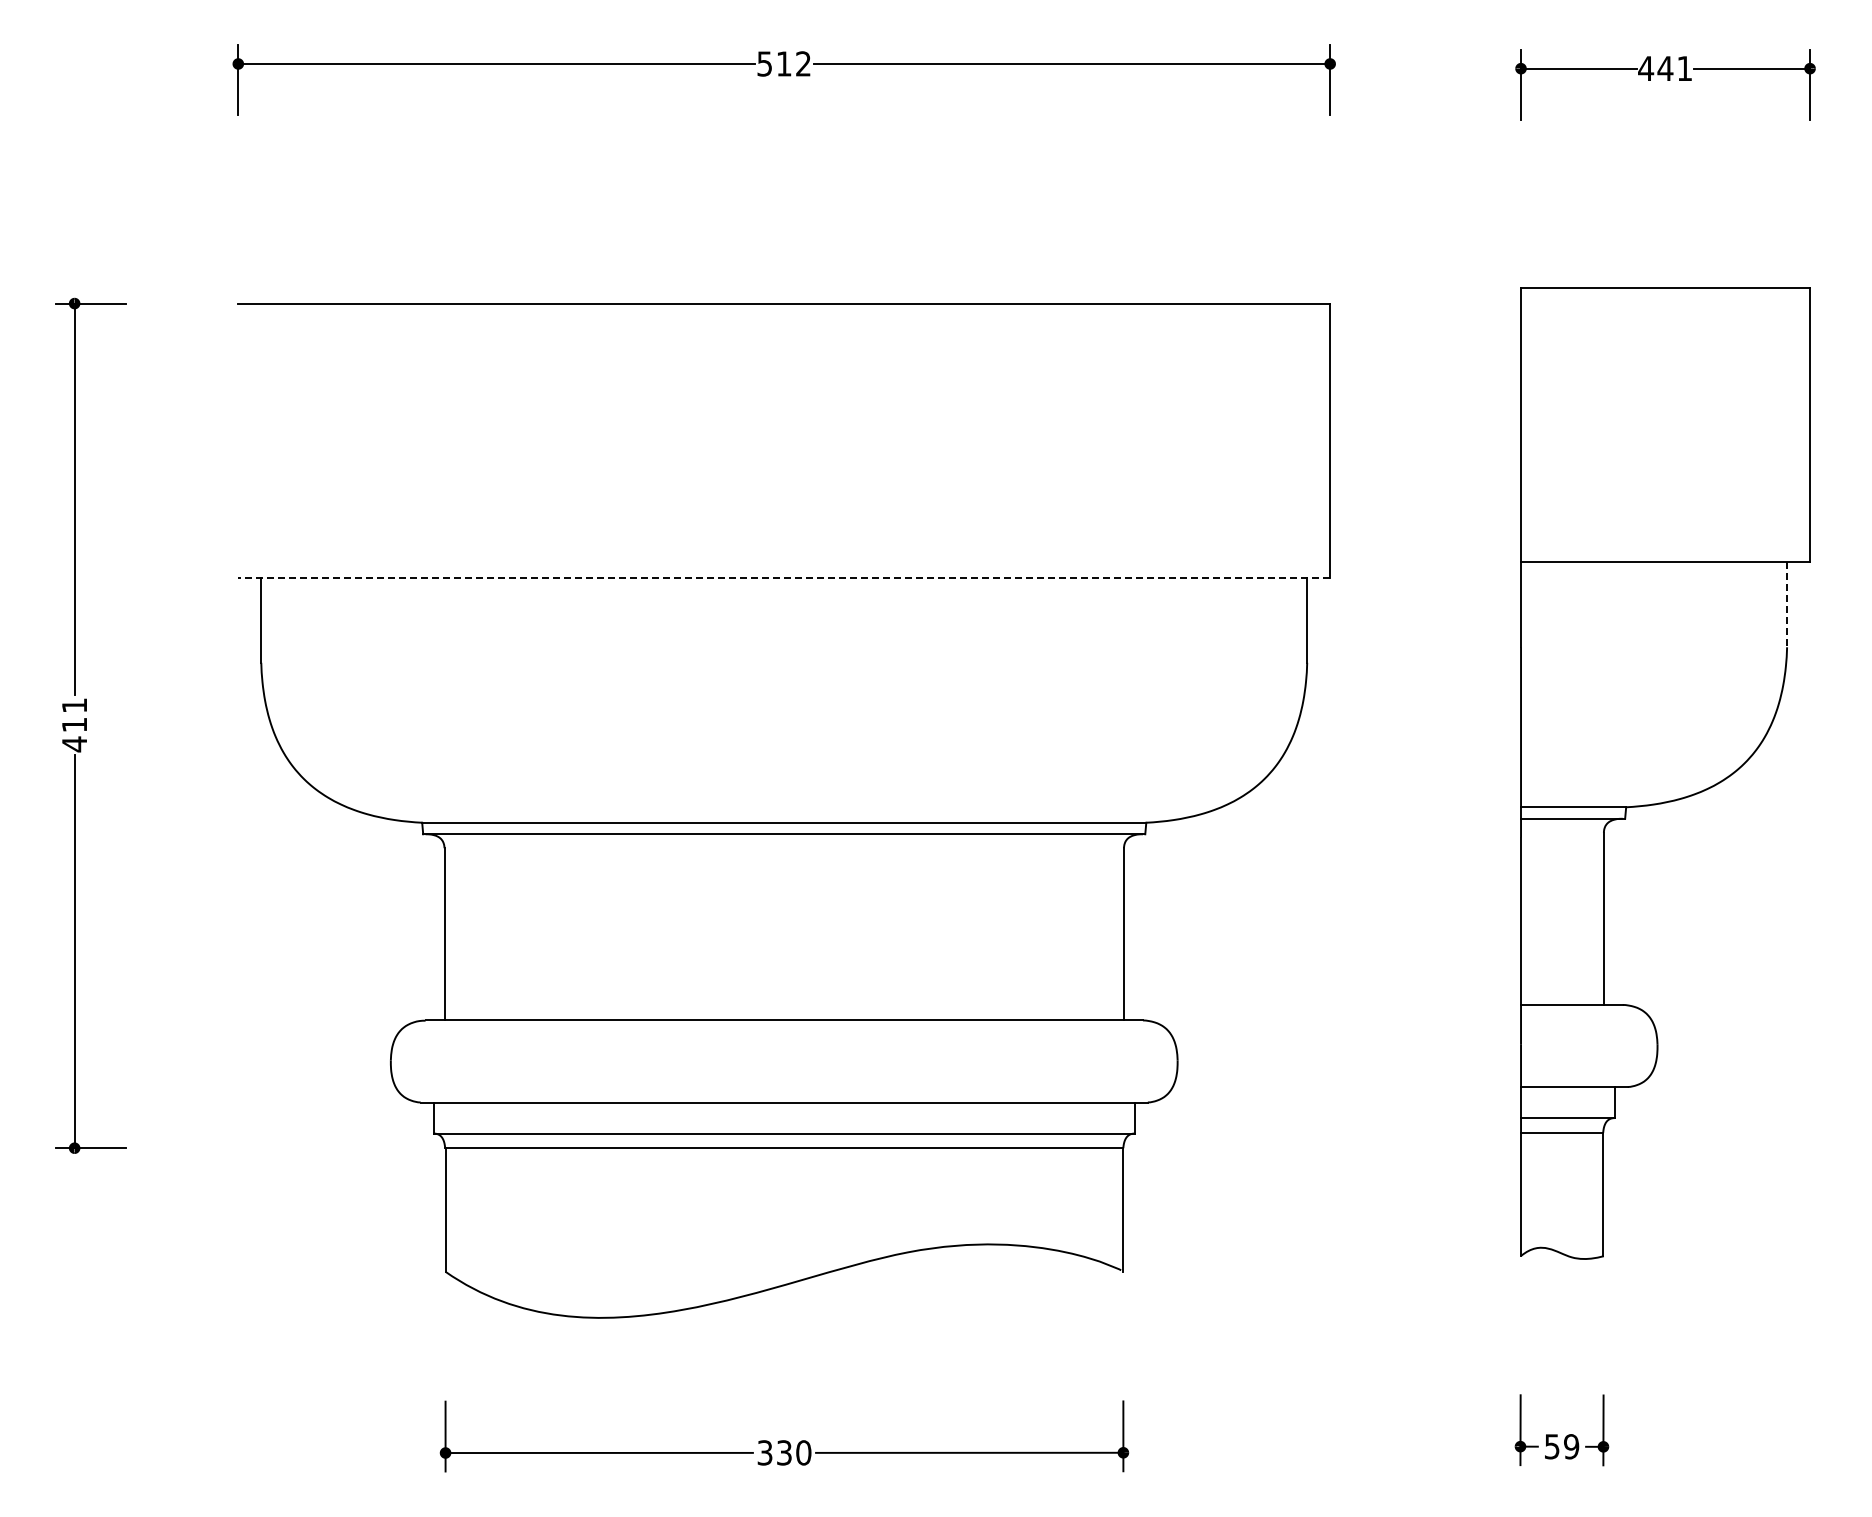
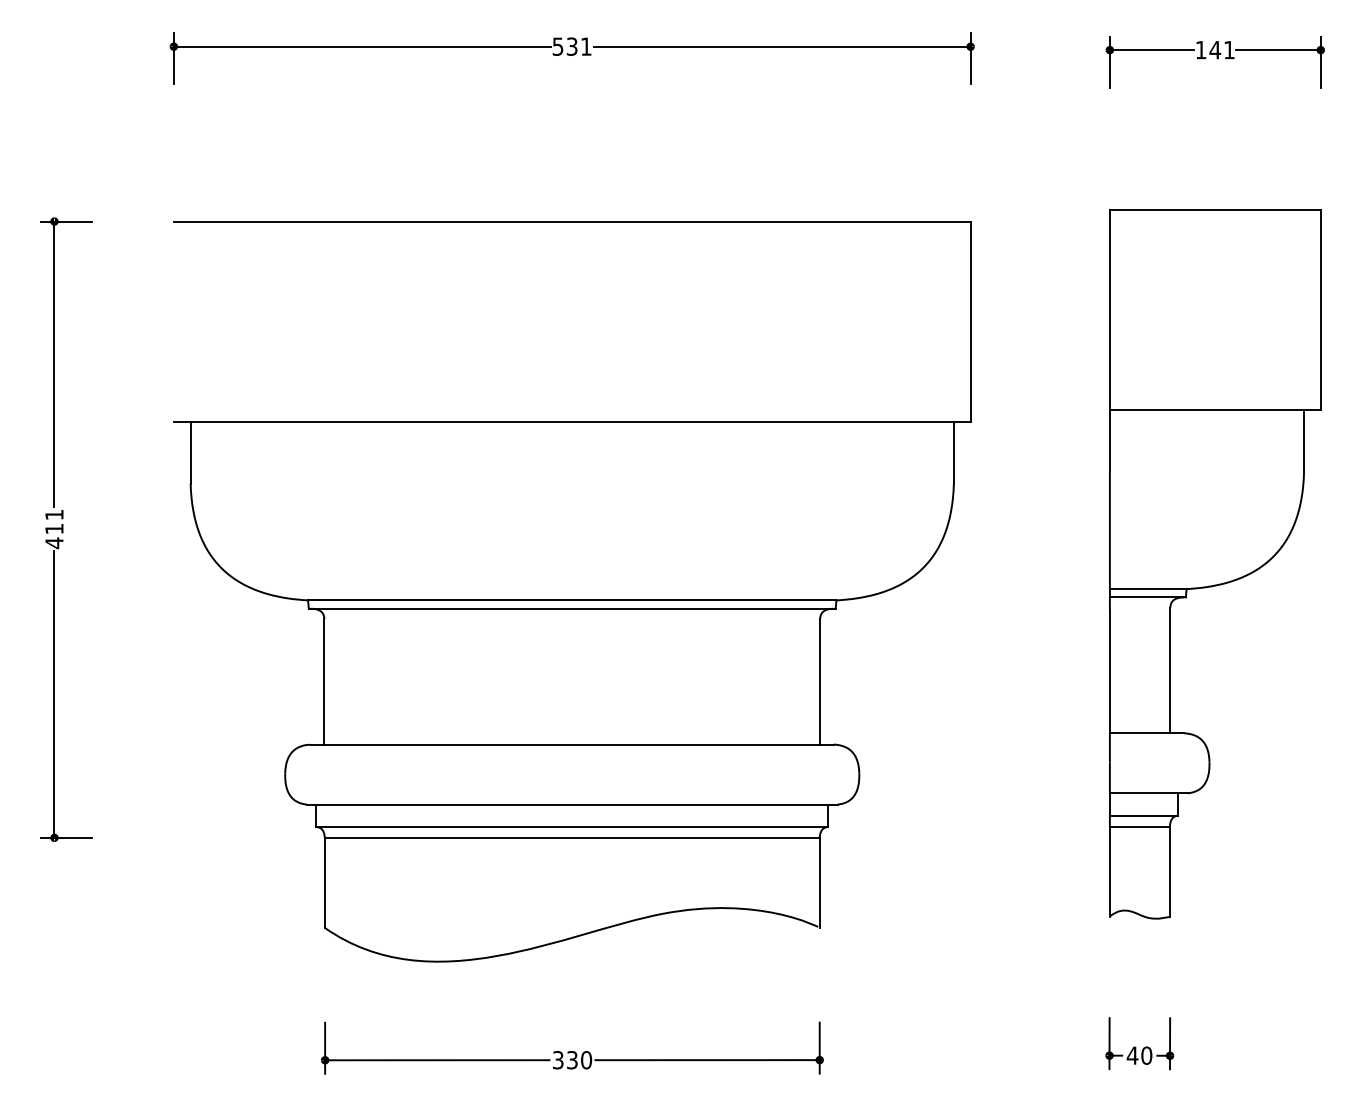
text: (793, 63) -> (579, 46), 512 -> 531
text: (1646, 68) -> (1201, 50), 441 -> 141
line: (784, 577) -> (572, 421), dashed -> solid
line: (1787, 605) -> (1304, 441), dashed -> solid
text: (1561, 1446) -> (1139, 1055), 59 -> 40

